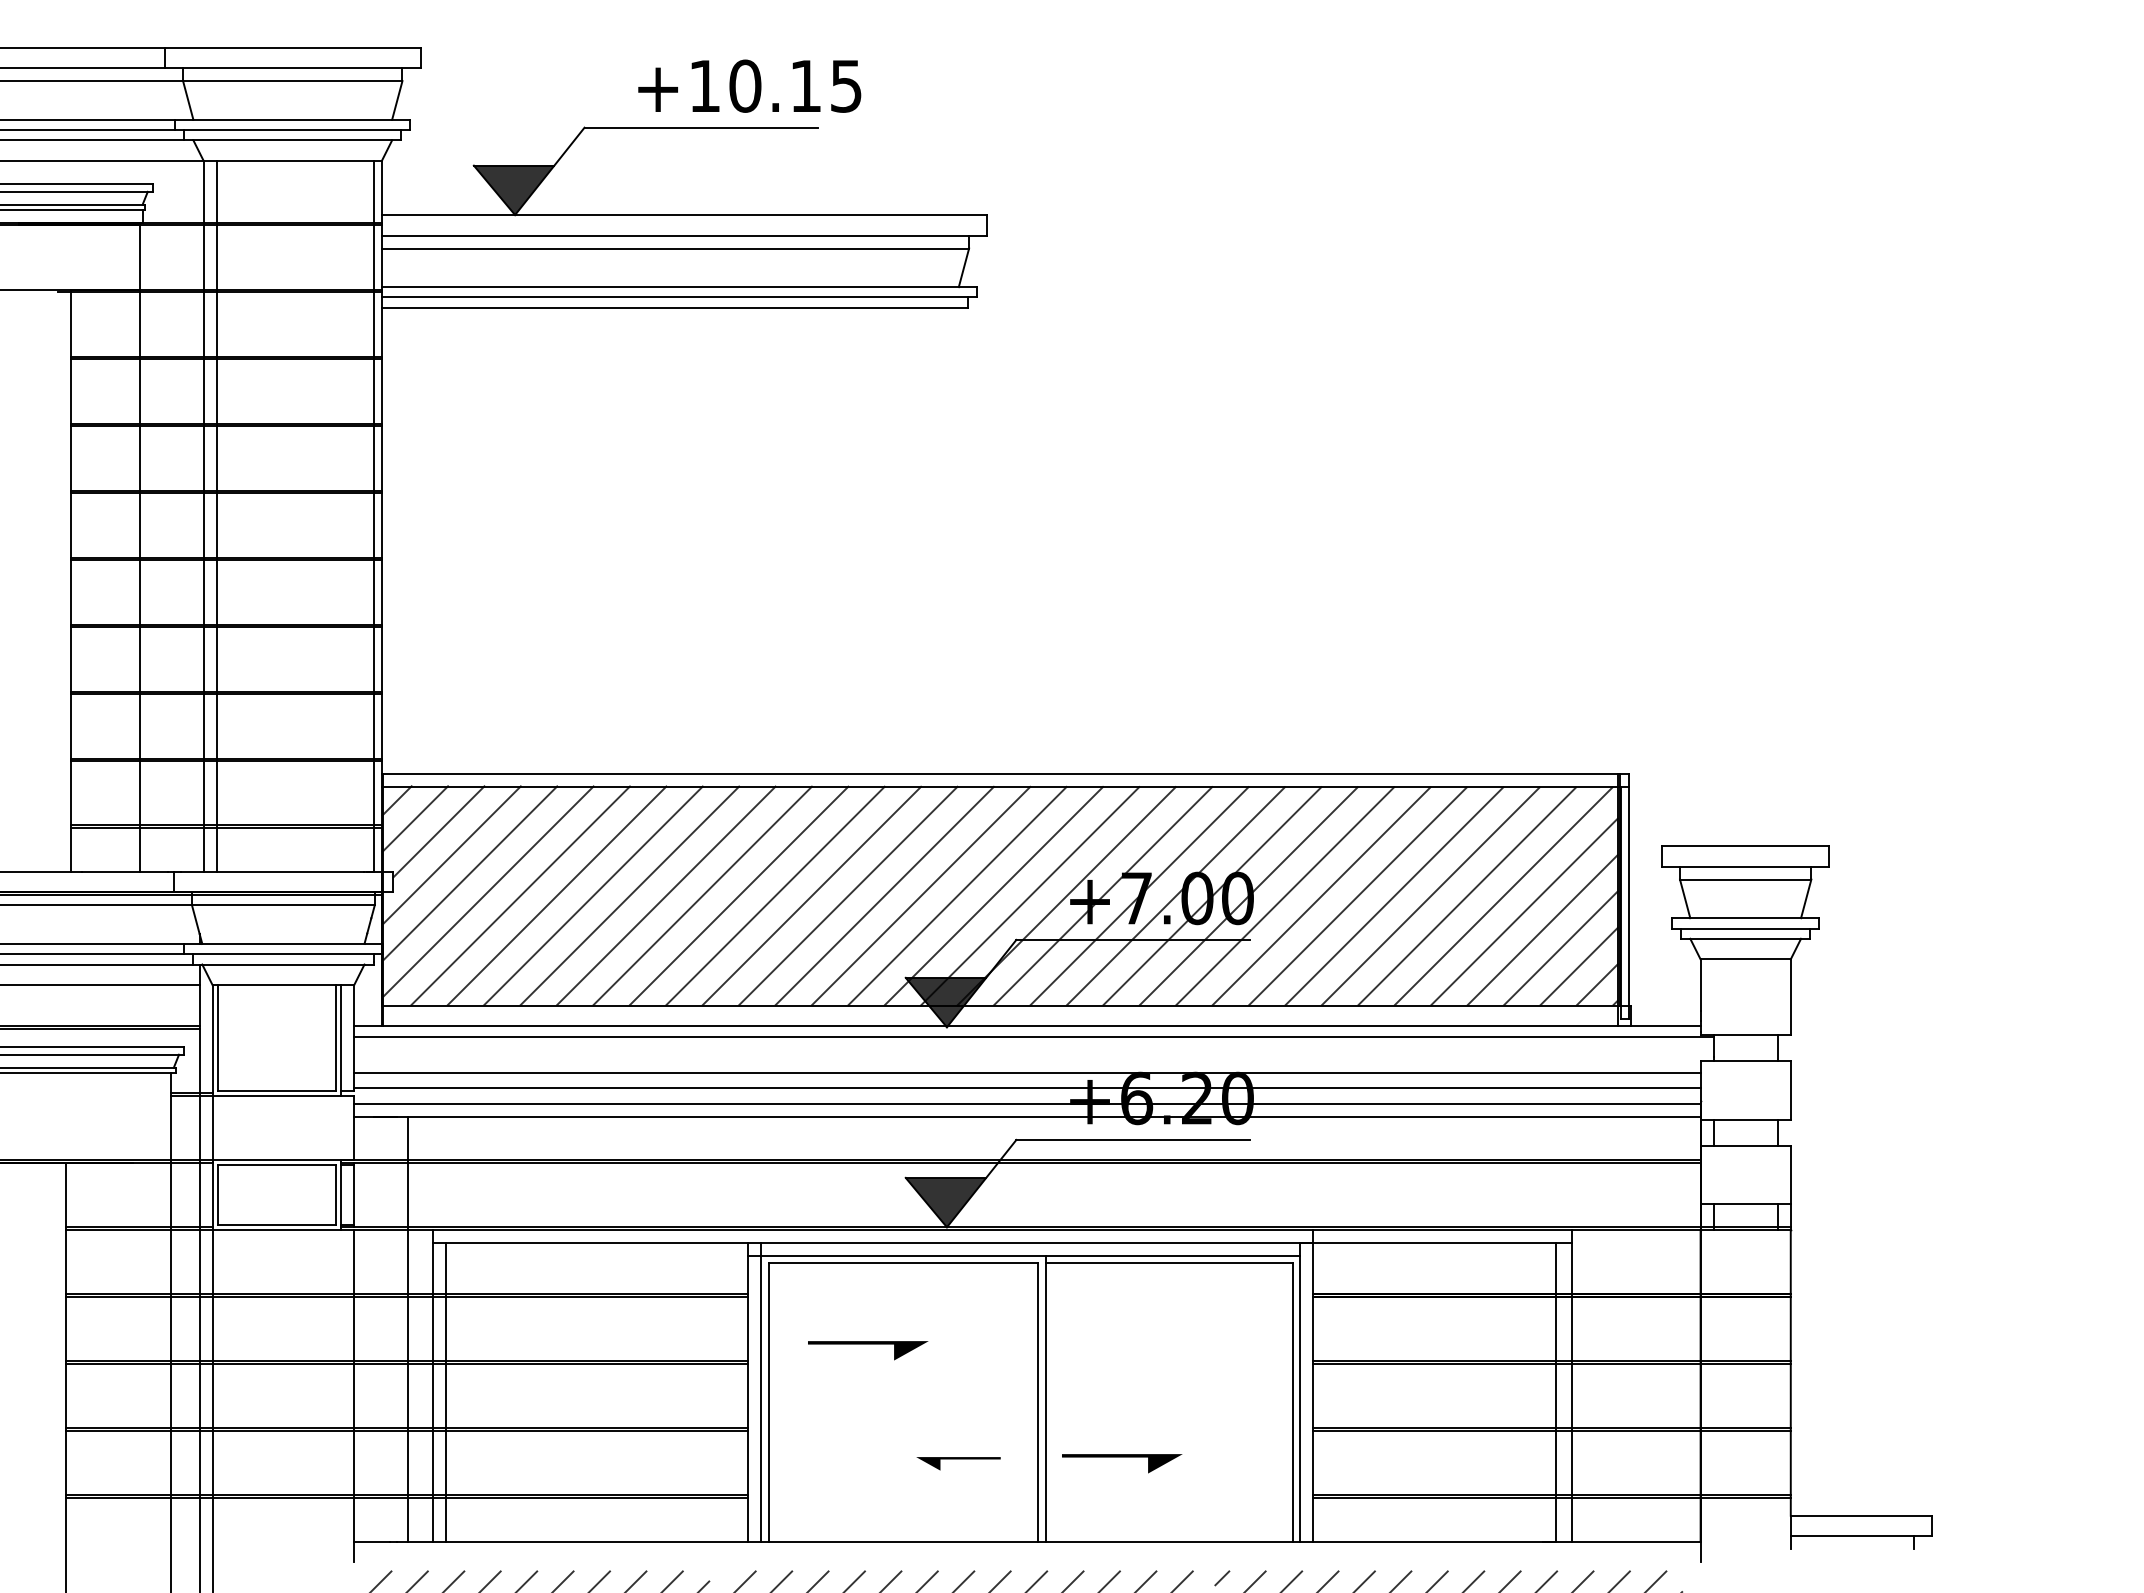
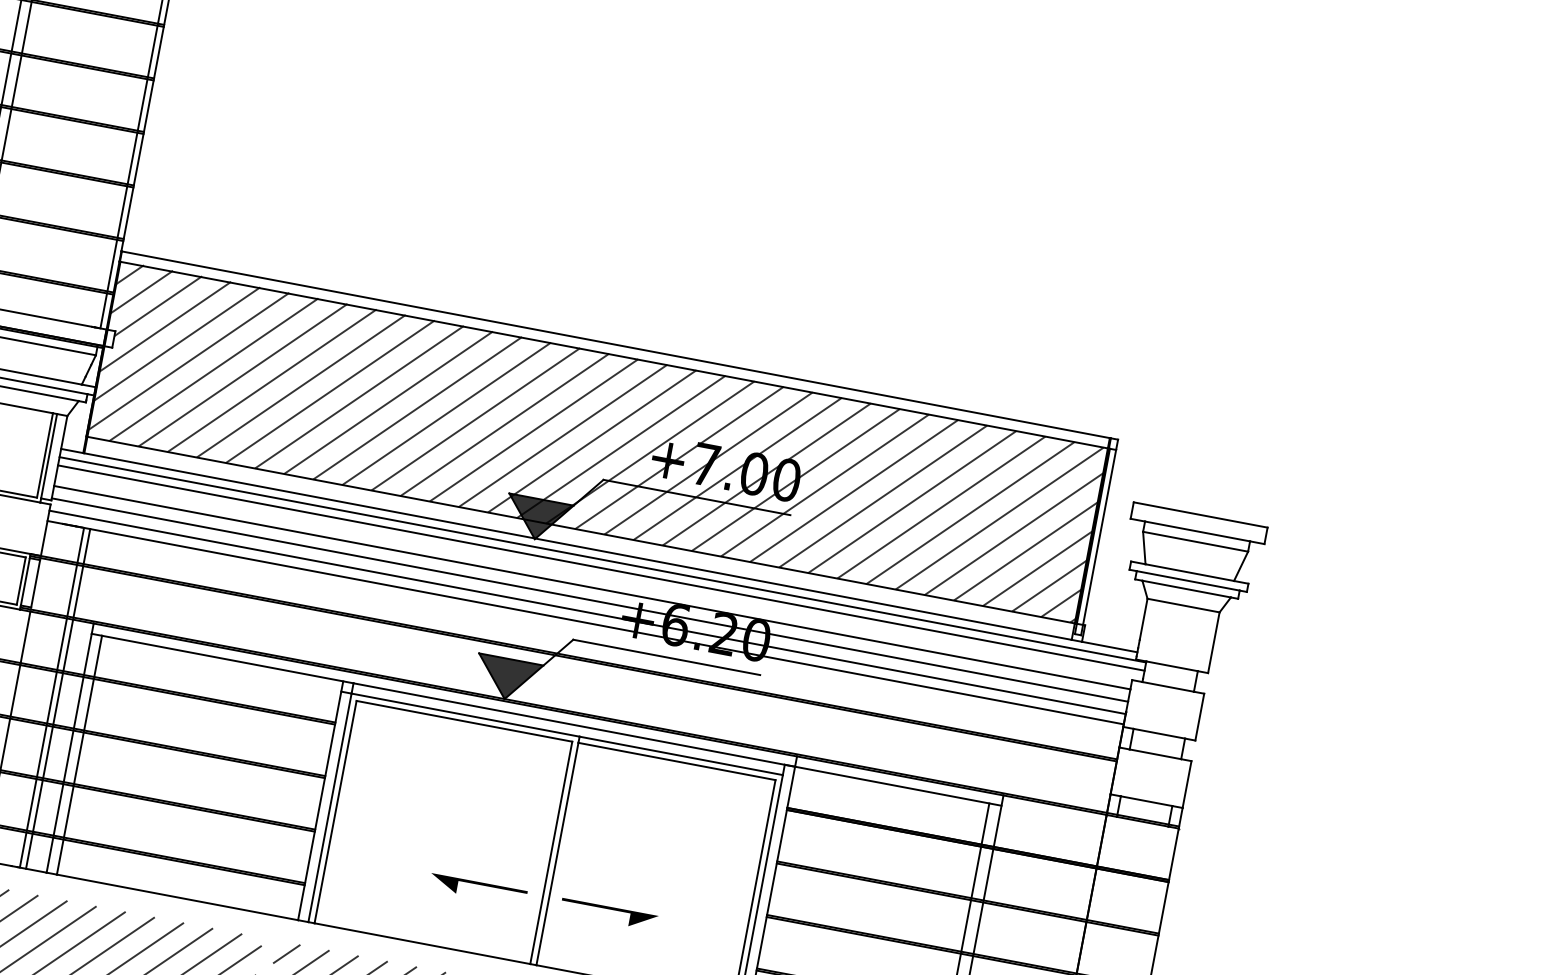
line: (1033, 1046) -> (601, 567), added
line: (399, 1328) -> (51, 697), added
part: (868, 1350) -> (423, 785), removed
part: (958, 1463) -> (478, 889), size x1.43

